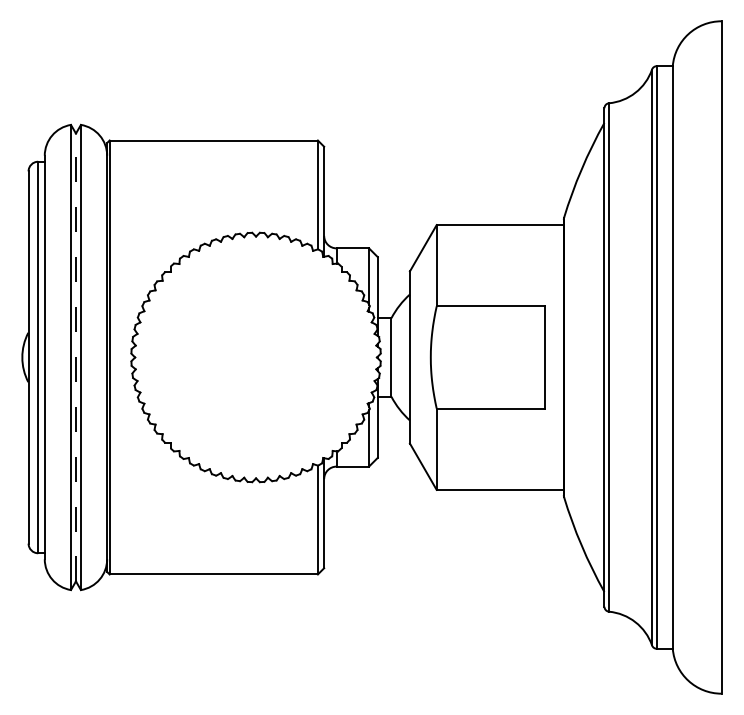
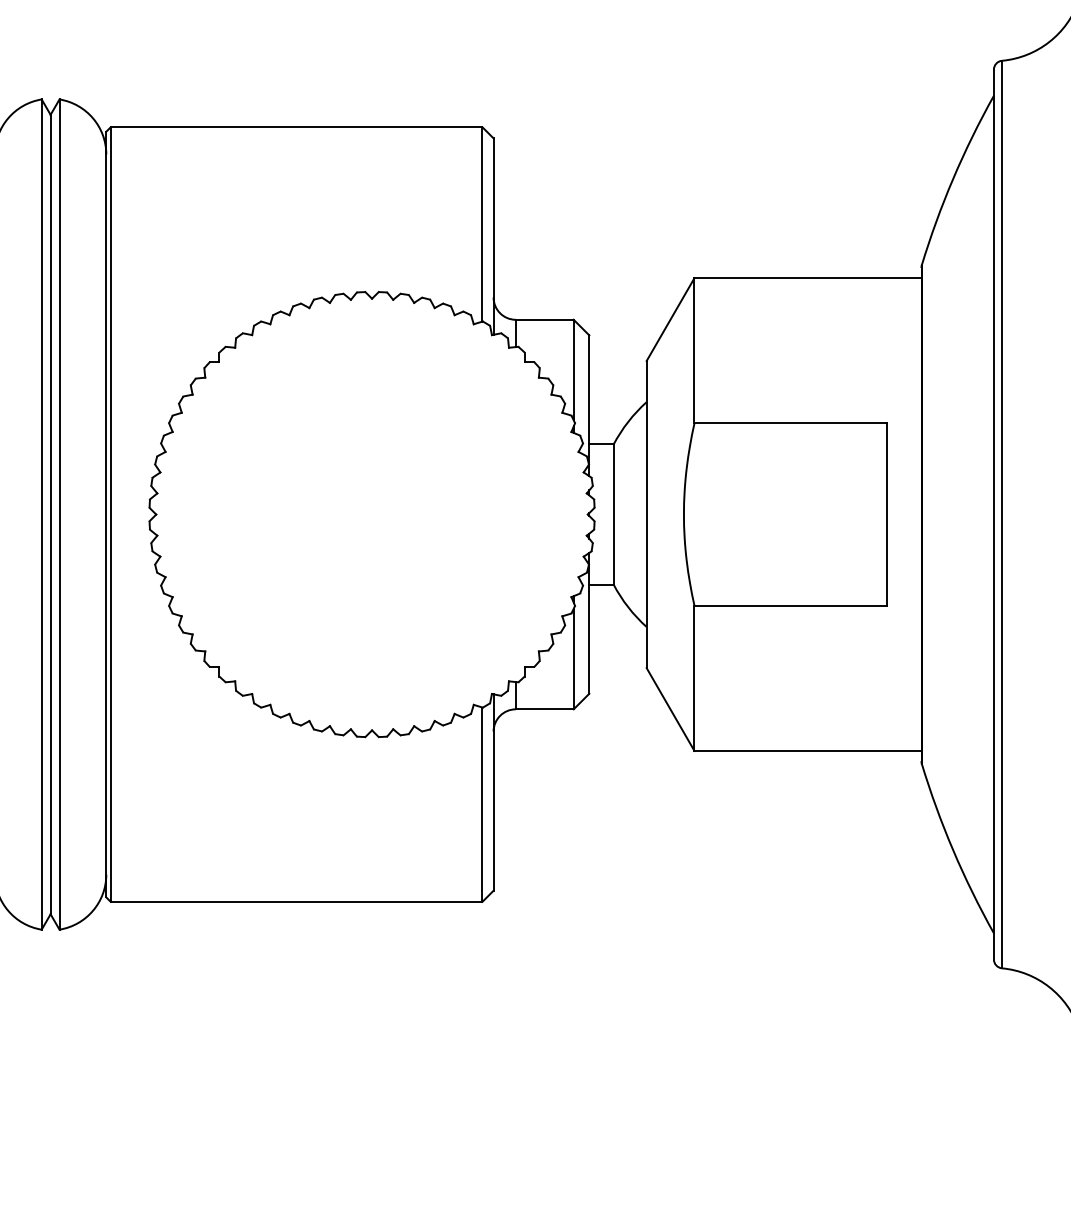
line: (75, 357) -> (49, 514), dashed -> solid

